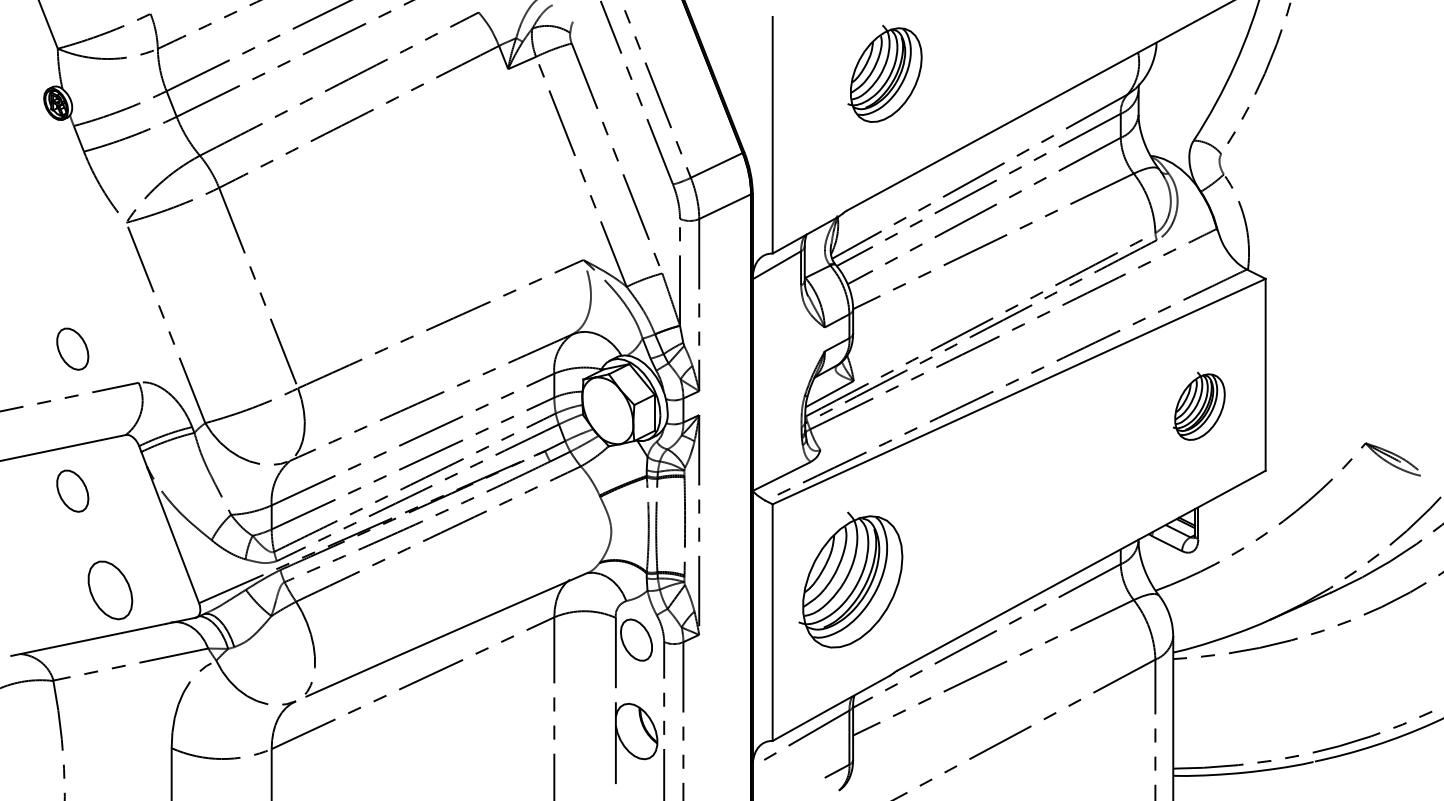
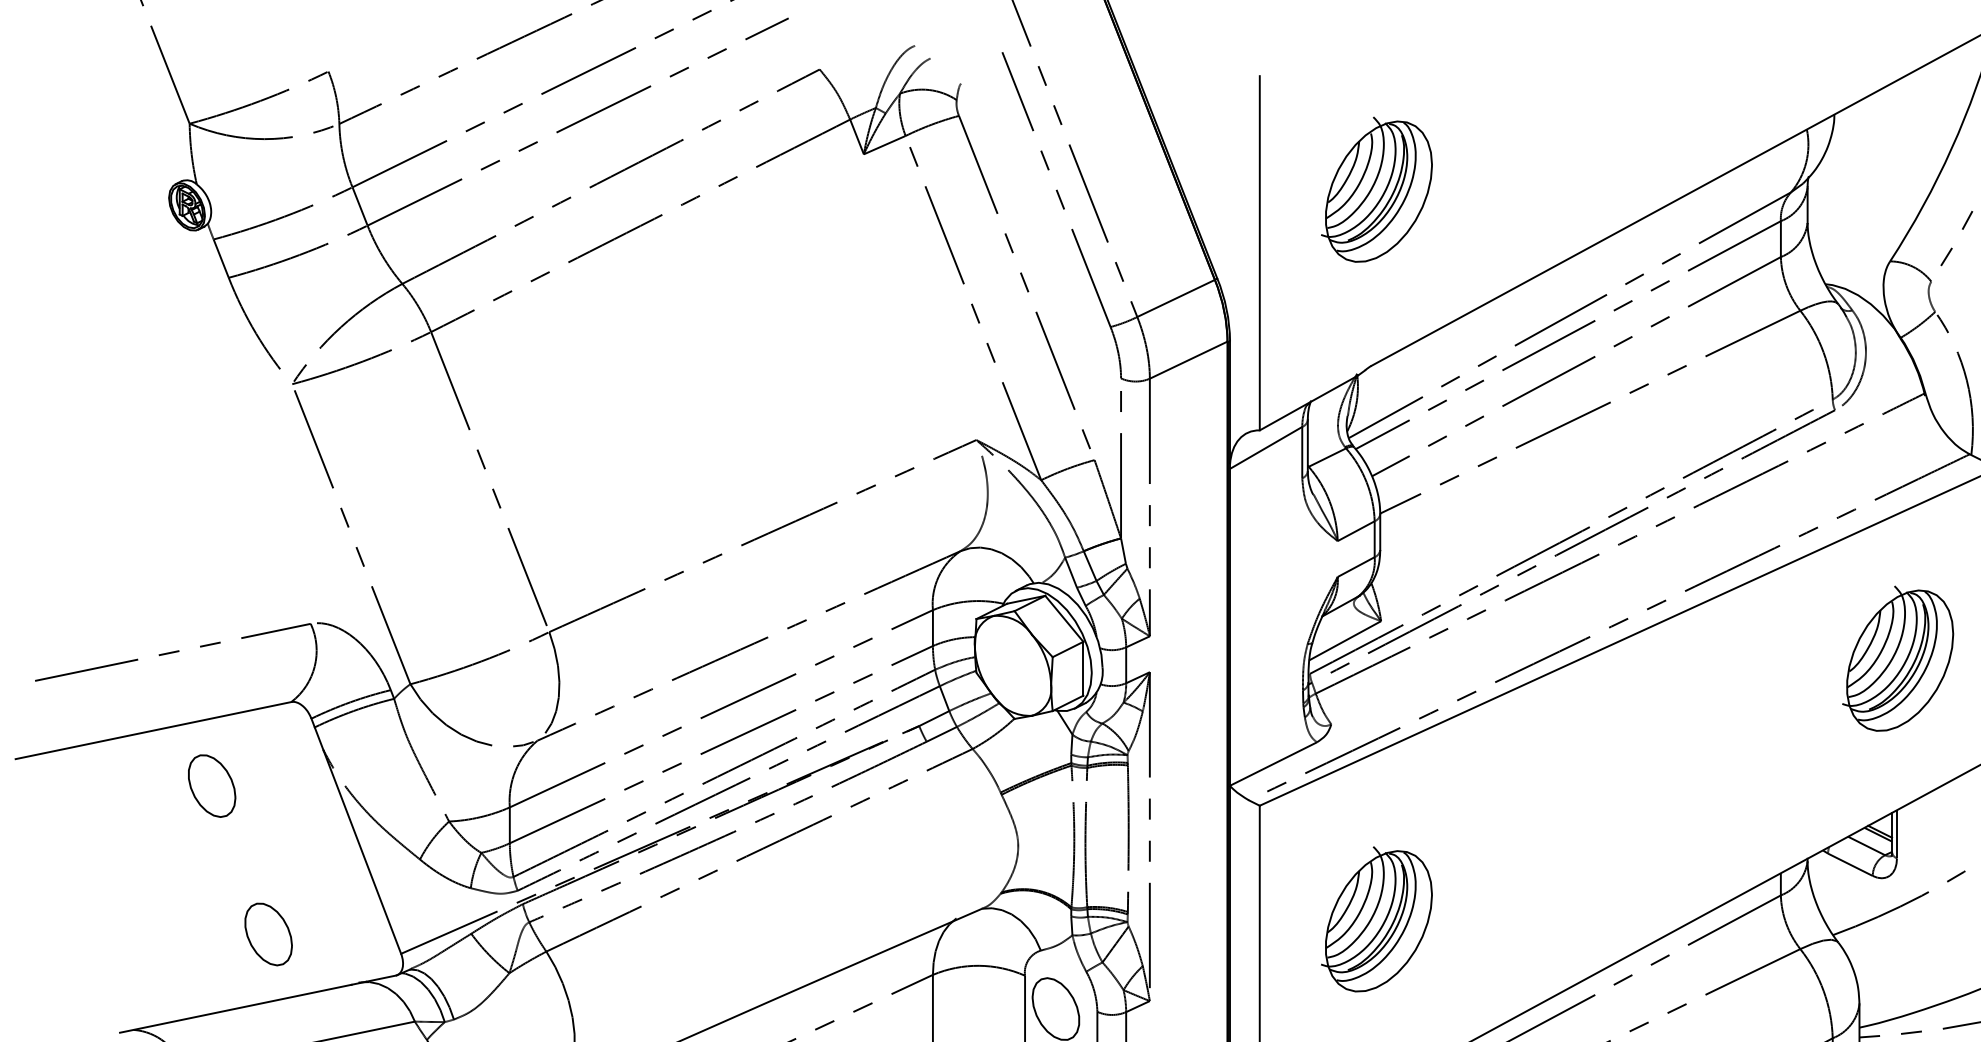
part: (884, 73) -> (1376, 189), moved
part: (72, 348) -> (211, 572), removed
part: (1198, 406) -> (1897, 659), size x1.43
part: (850, 580) -> (1376, 919), size x0.71
part: (110, 589) -> (268, 933), size x0.71

